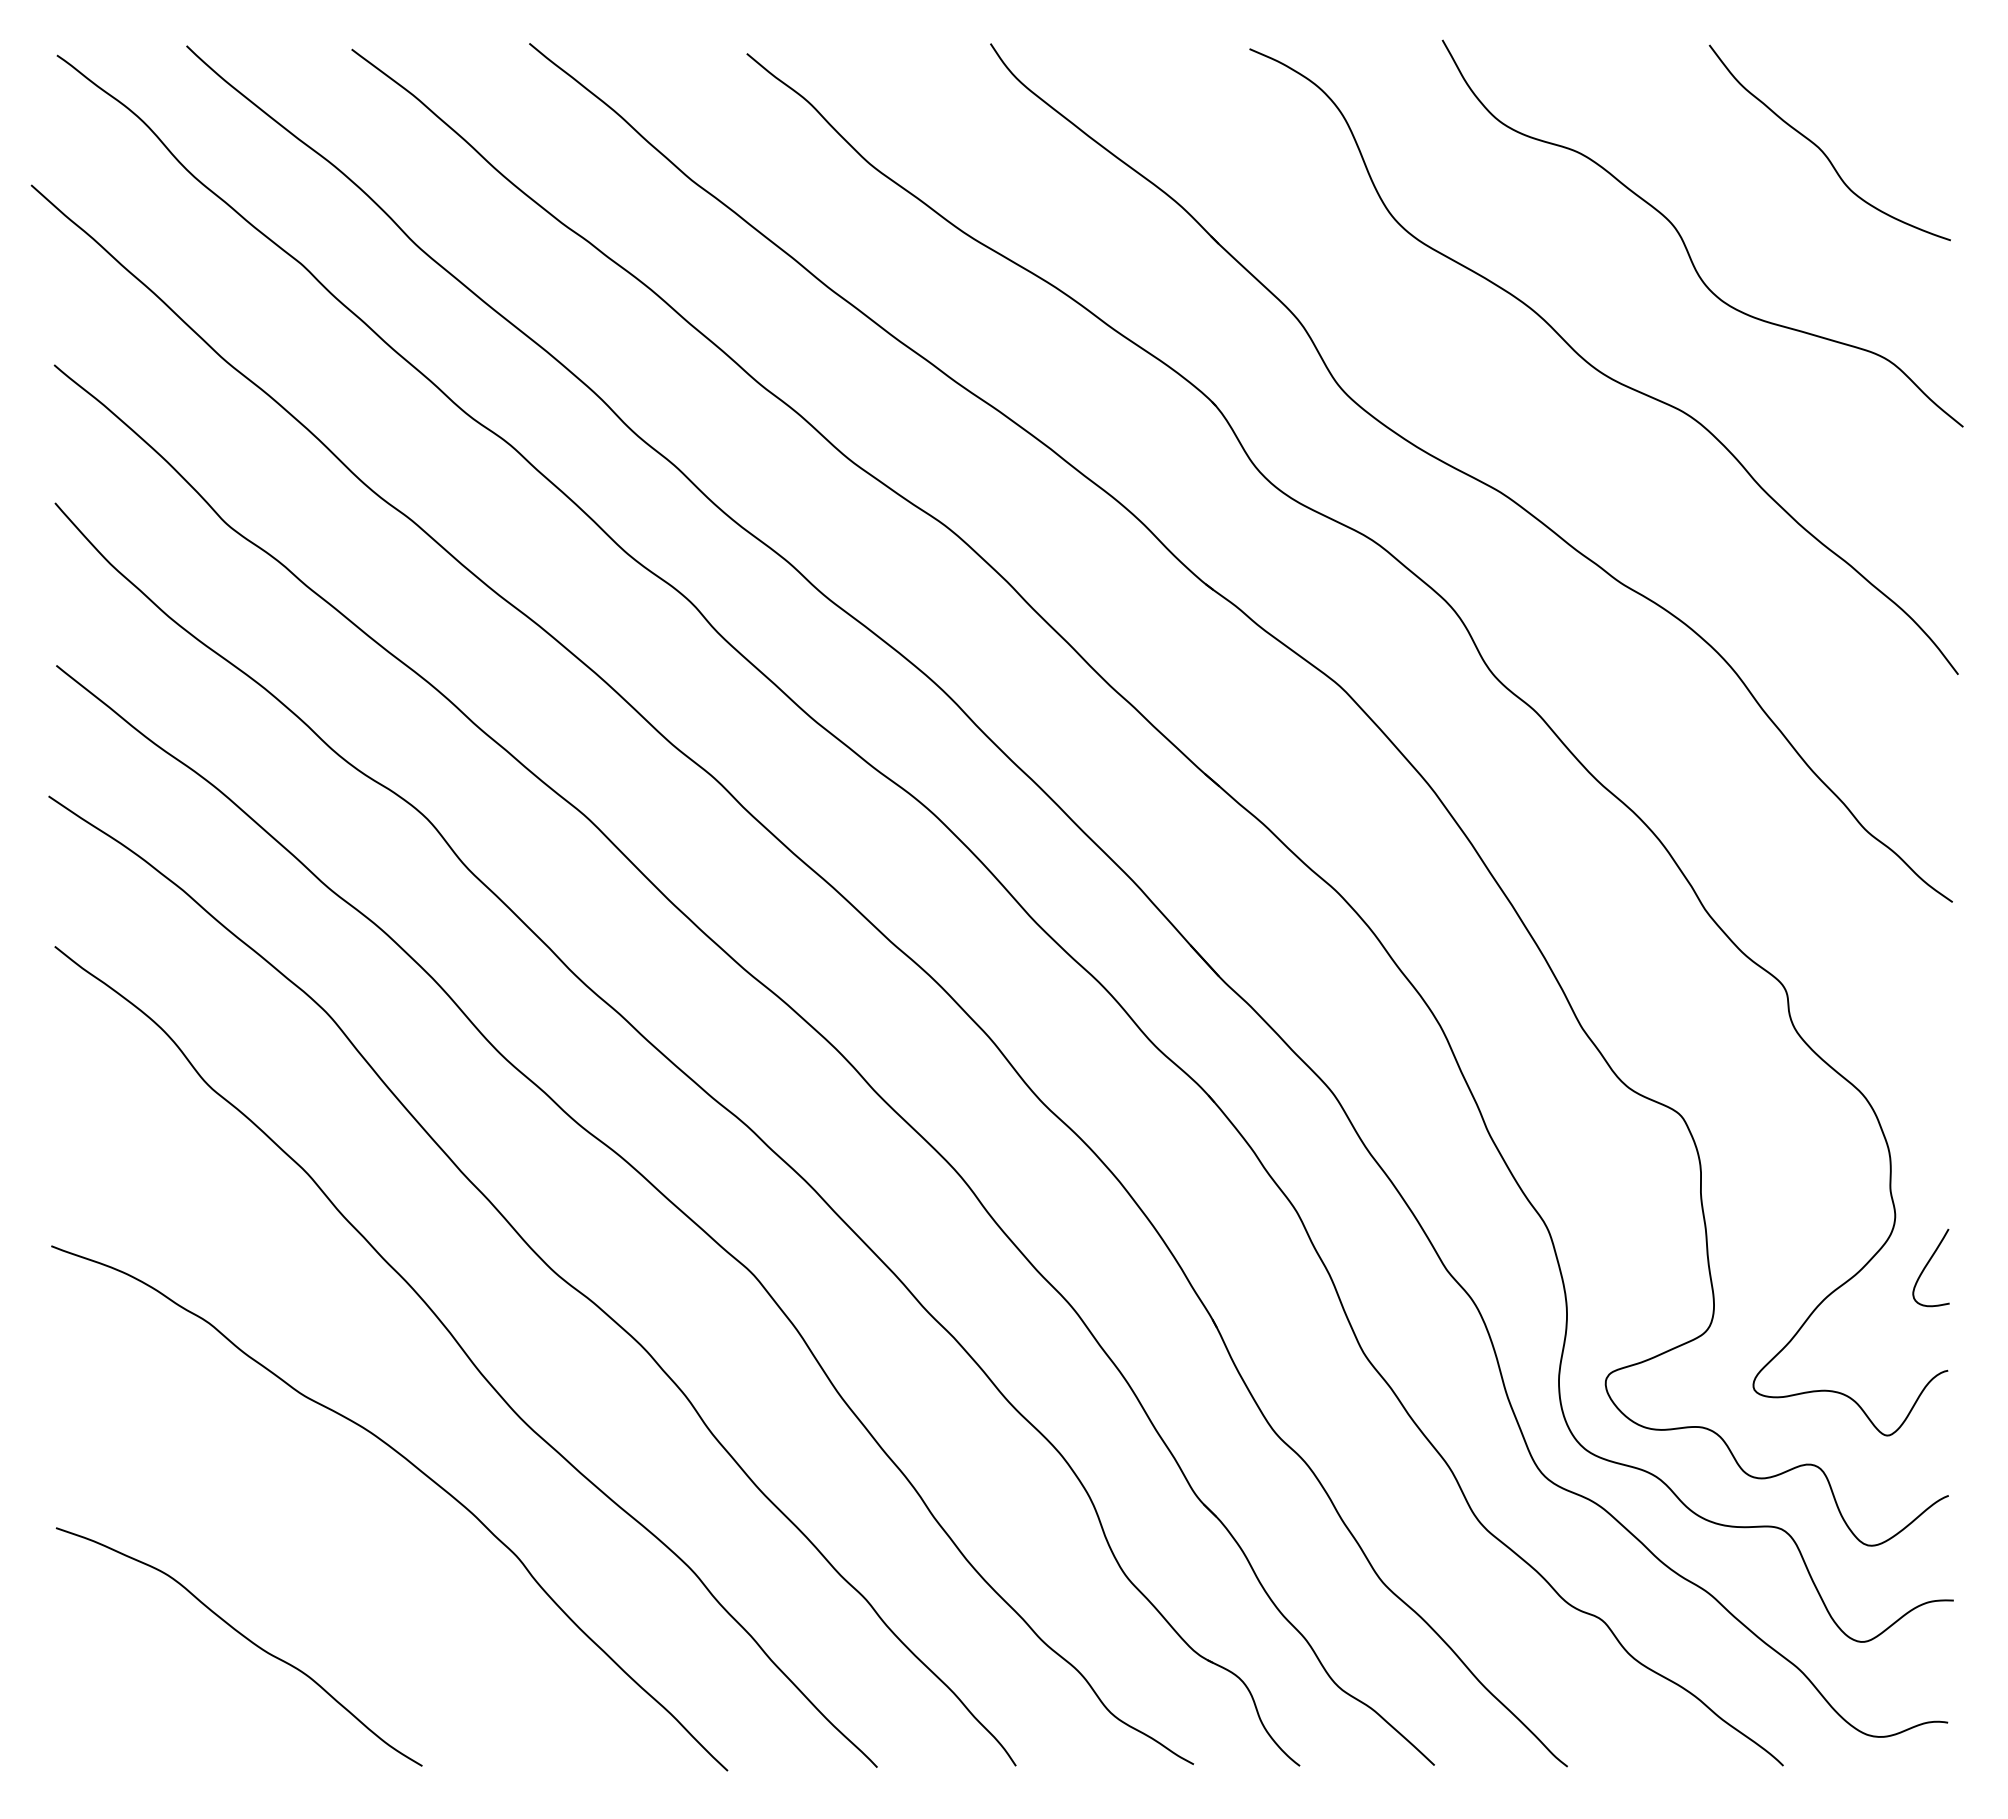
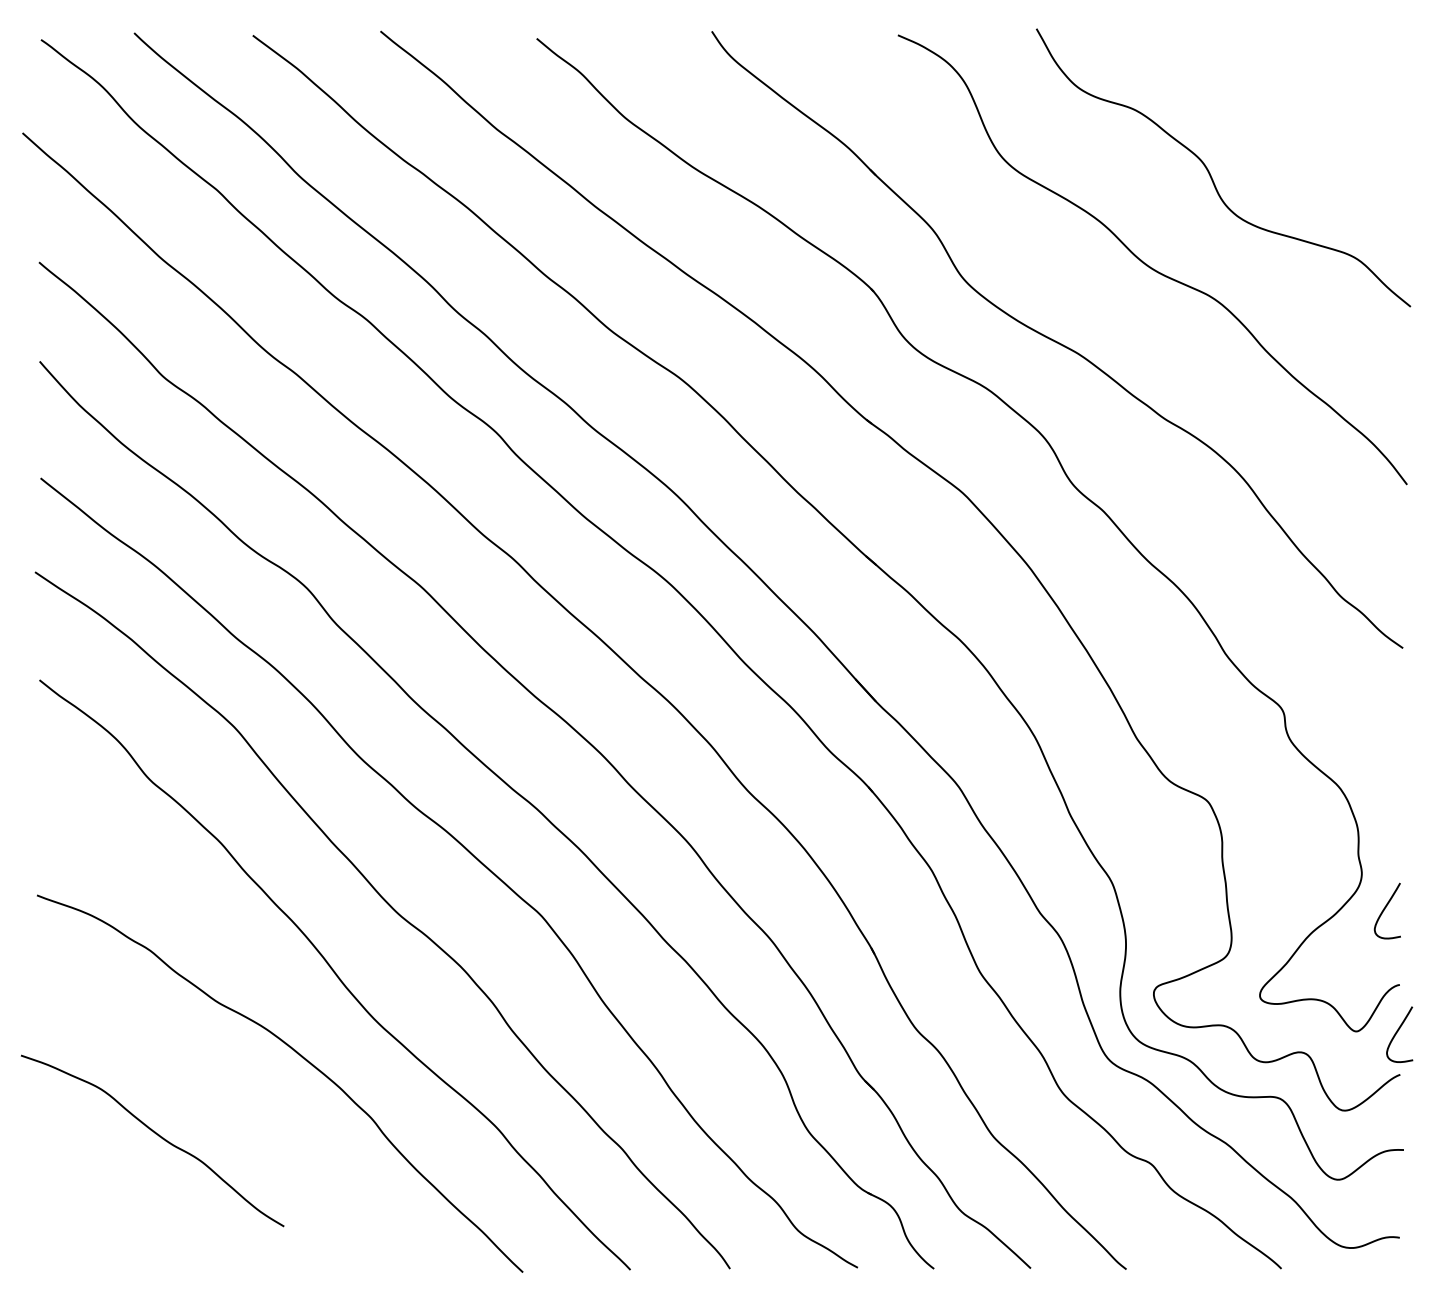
curve: (1821, 149) -> (1308, 107), removed
curve: (1945, 1436) -> (1397, 1032), added
curve: (243, 1637) -> (155, 1134), moved

